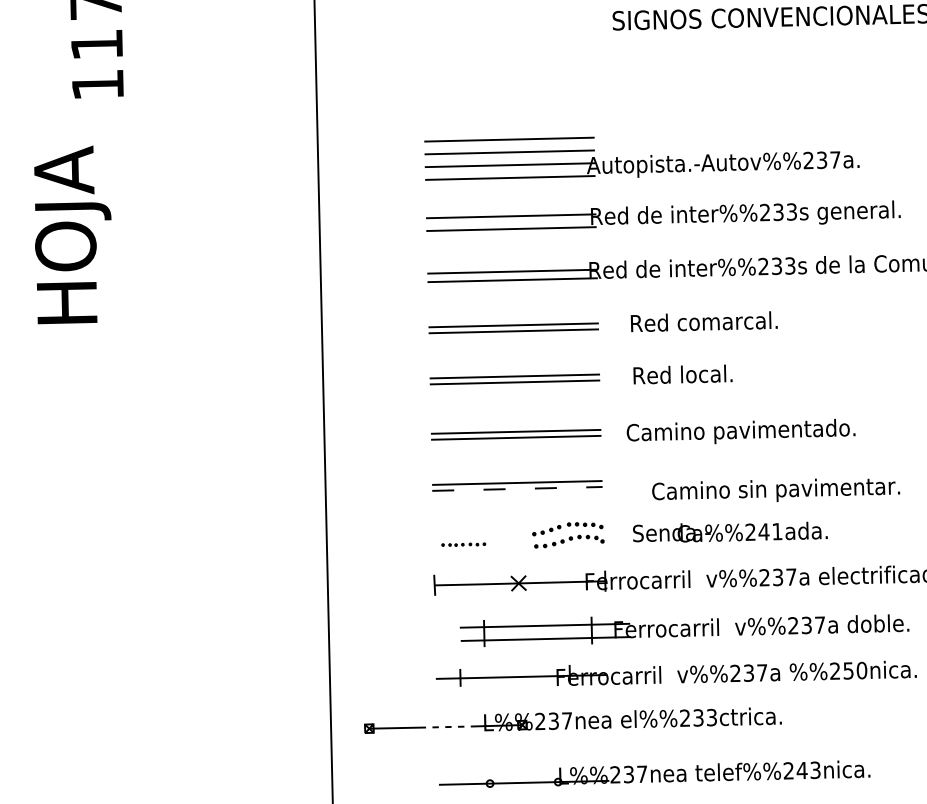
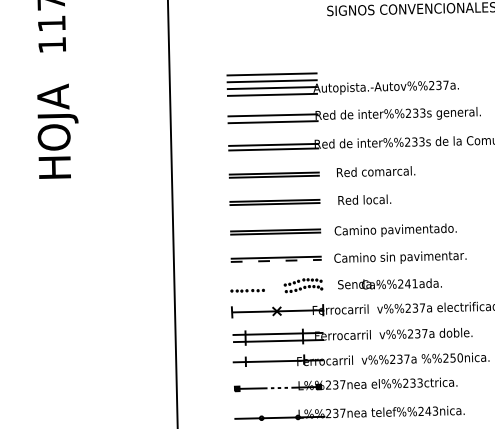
text: (72, 233) -> (57, 130), moved
text: (776, 490) -> (400, 257), moved
part: (463, 544) -> (247, 290), size x1.43
part: (684, 630) -> (352, 336), moved
part: (572, 720) -> (345, 384), moved

